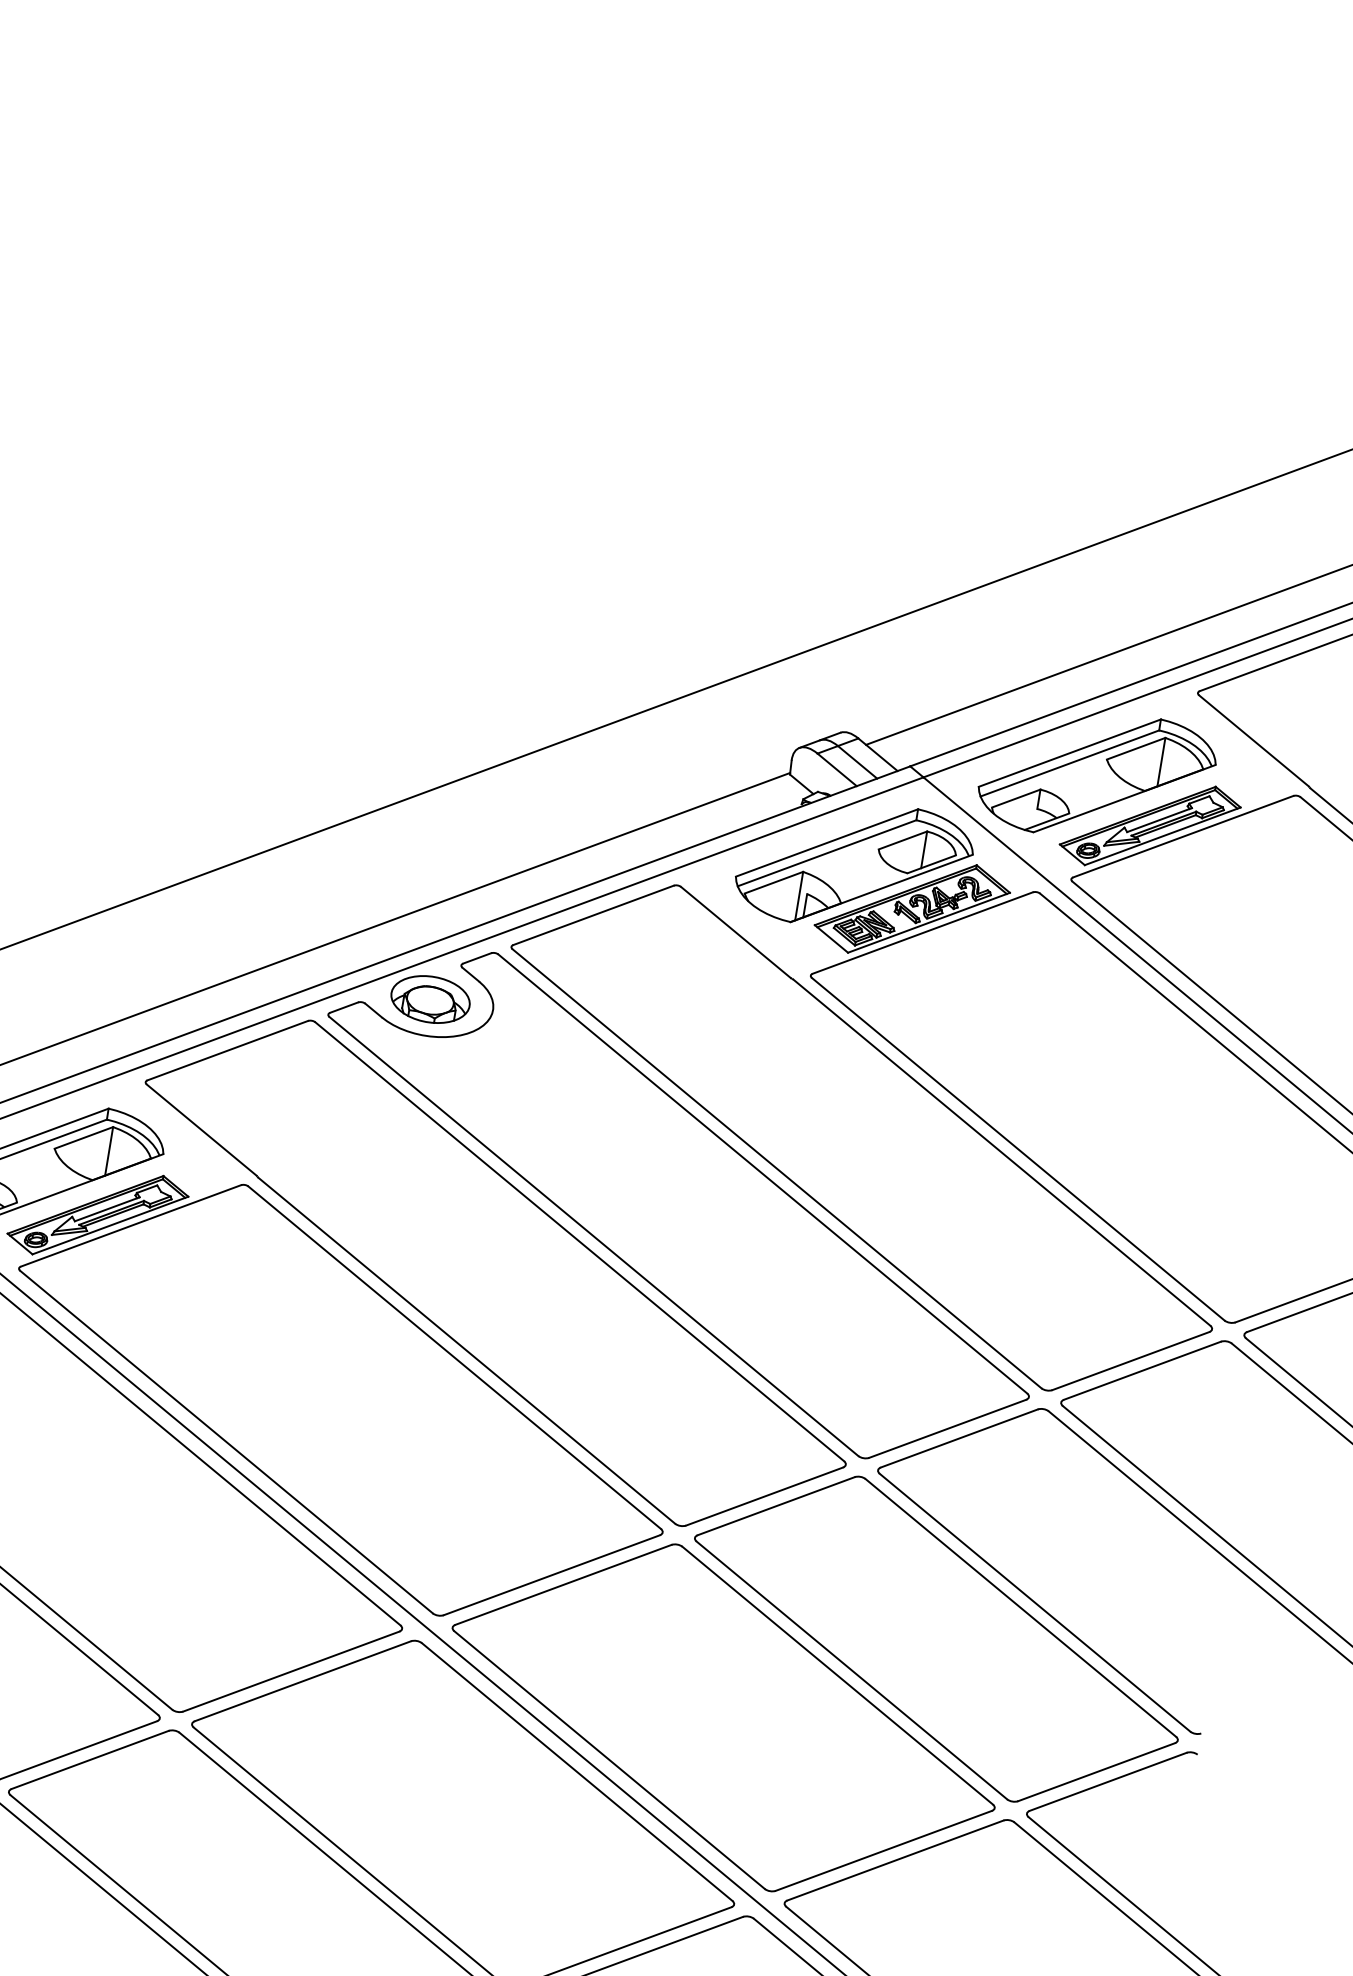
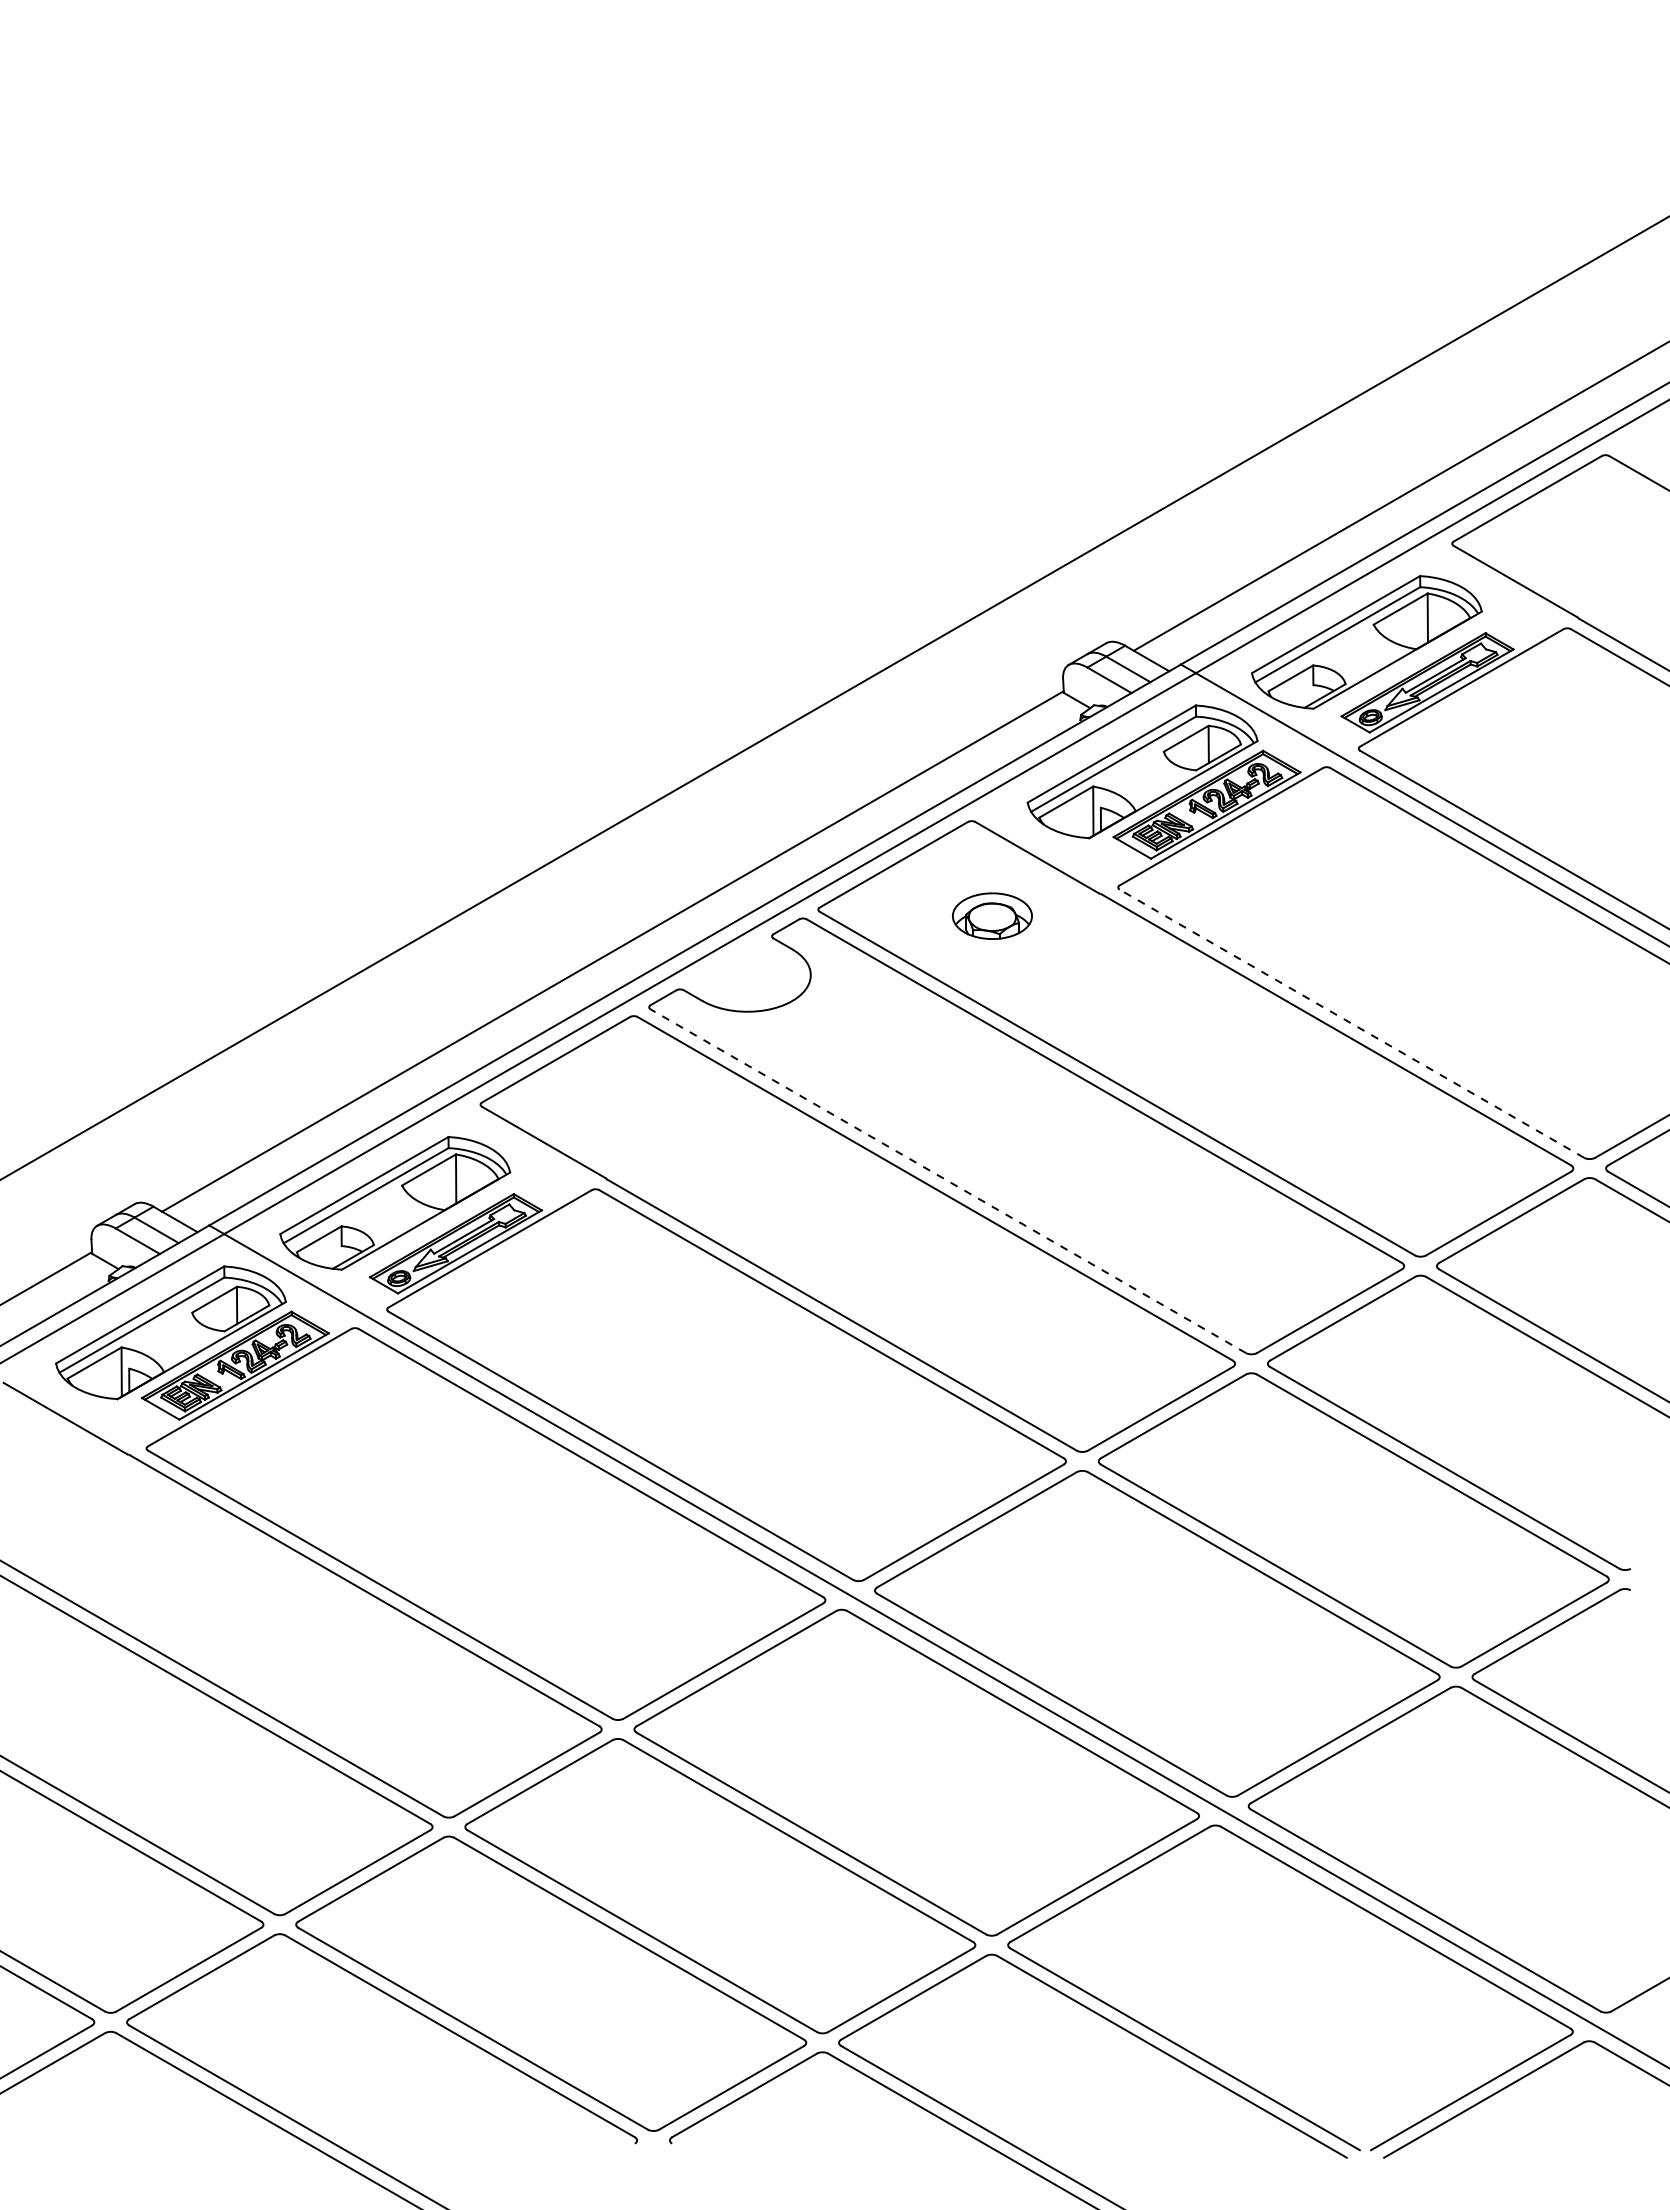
part: (430, 998) -> (992, 915), moved
line: (1017, 1148) -> (1351, 1023), solid -> dashed
line: (594, 1236) -> (948, 1181), solid -> dashed

